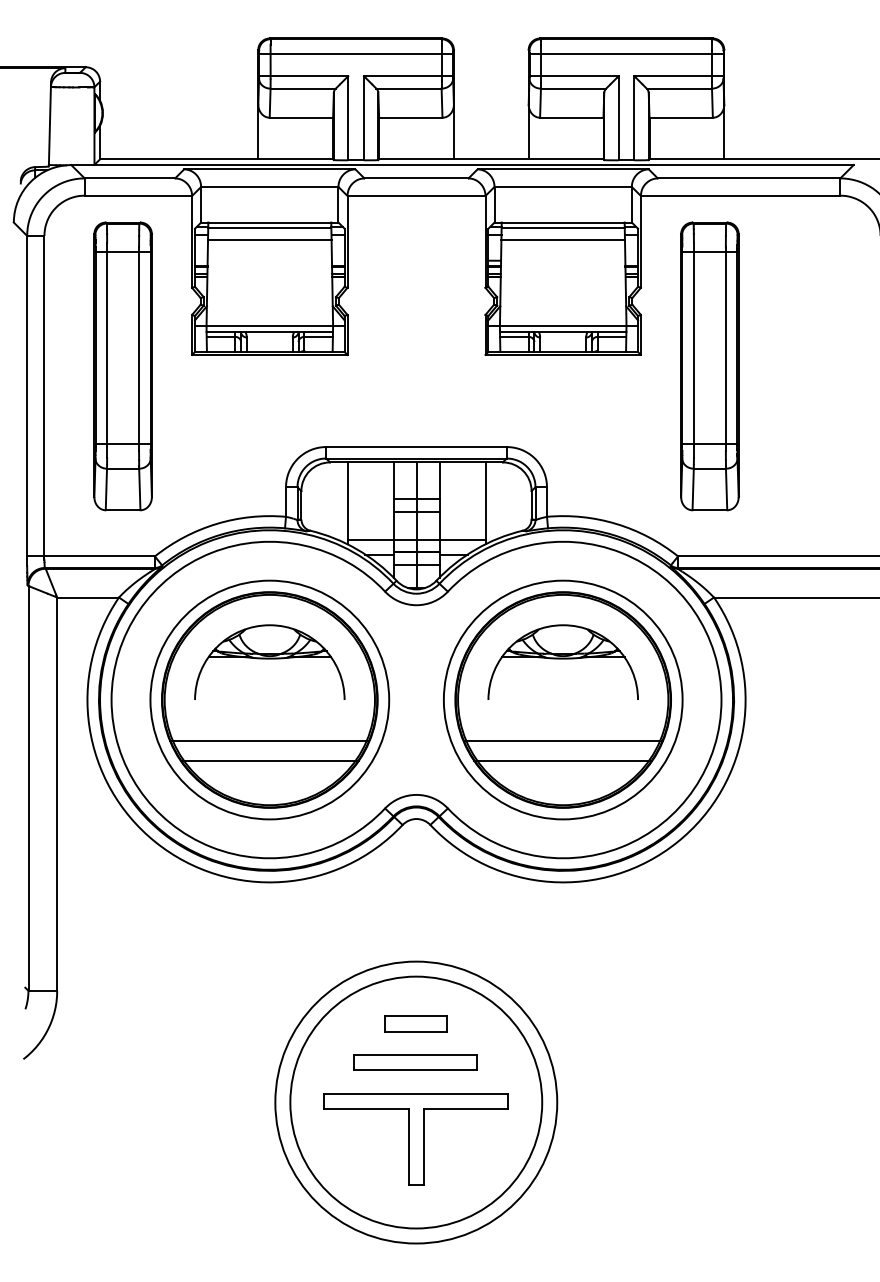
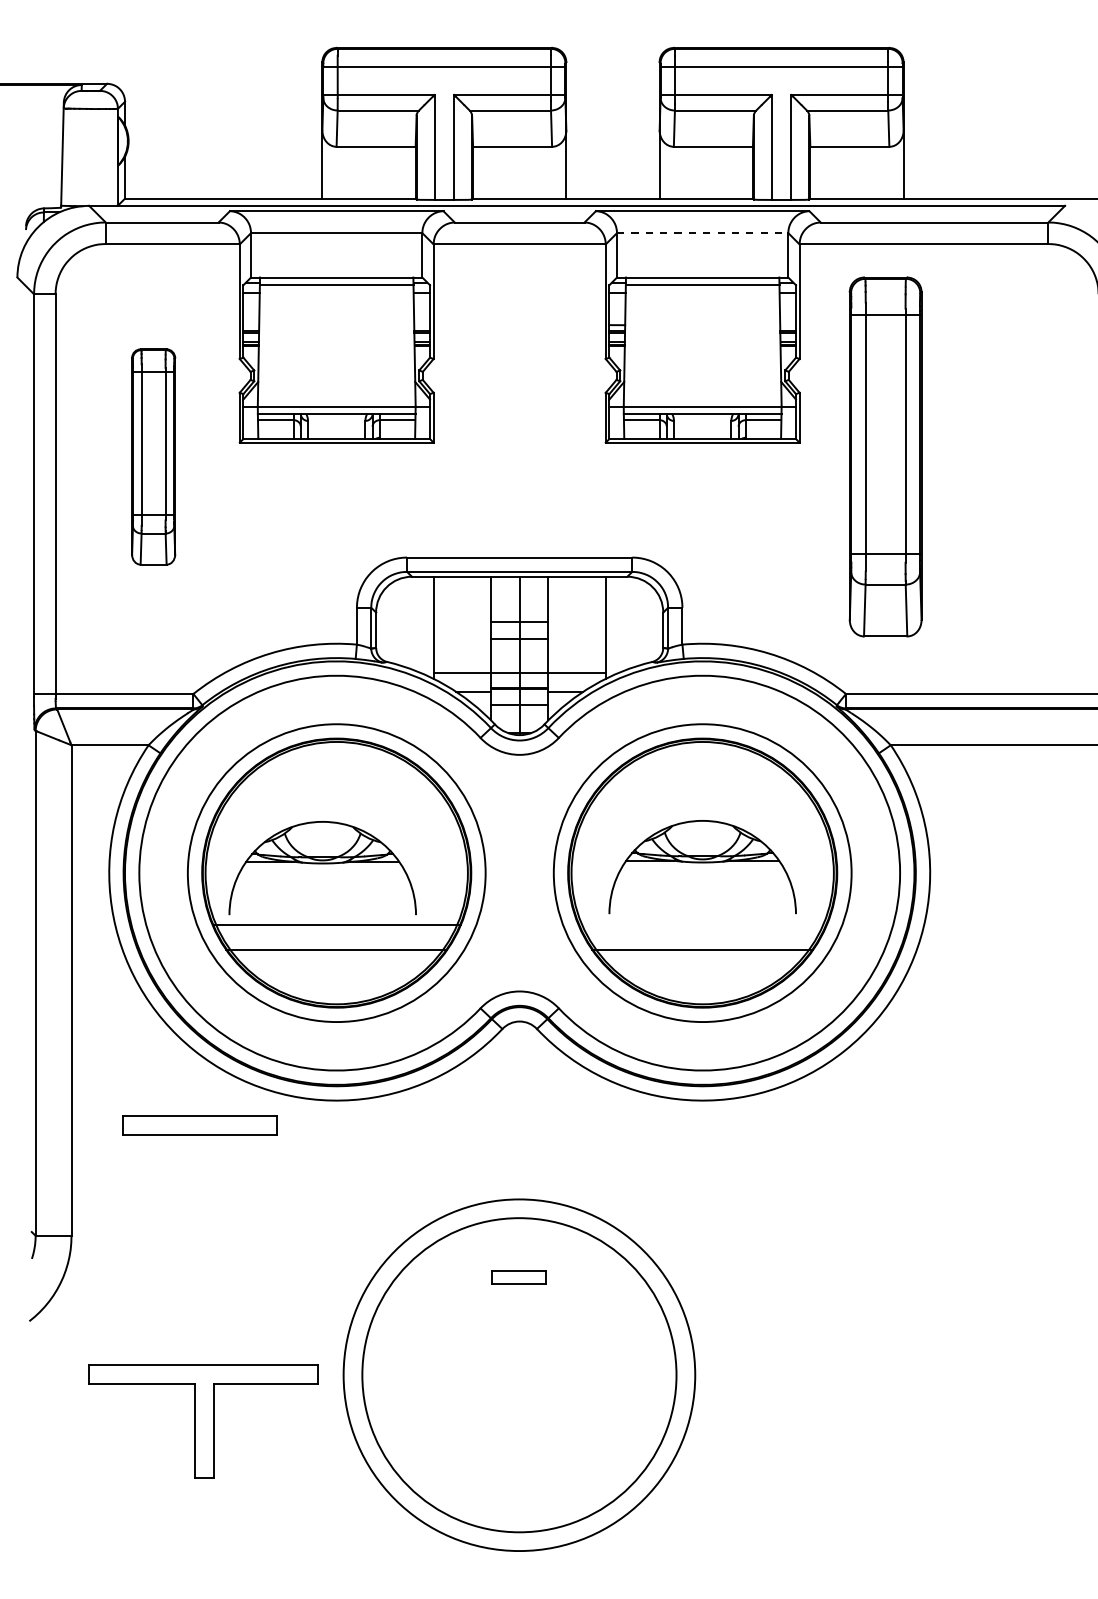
line: (563, 186) -> (702, 232), solid -> dashed
line: (269, 240) -> (336, 299), removed
line: (563, 240) -> (702, 299), removed
part: (122, 366) -> (153, 456), size x0.6
part: (269, 662) -> (322, 868), moved
part: (563, 662) -> (702, 867), moved
line: (563, 741) -> (702, 924), removed
part: (415, 1024) -> (518, 1277), size x0.7
part: (415, 1062) -> (199, 1125), moved
part: (415, 1139) -> (203, 1421), moved

